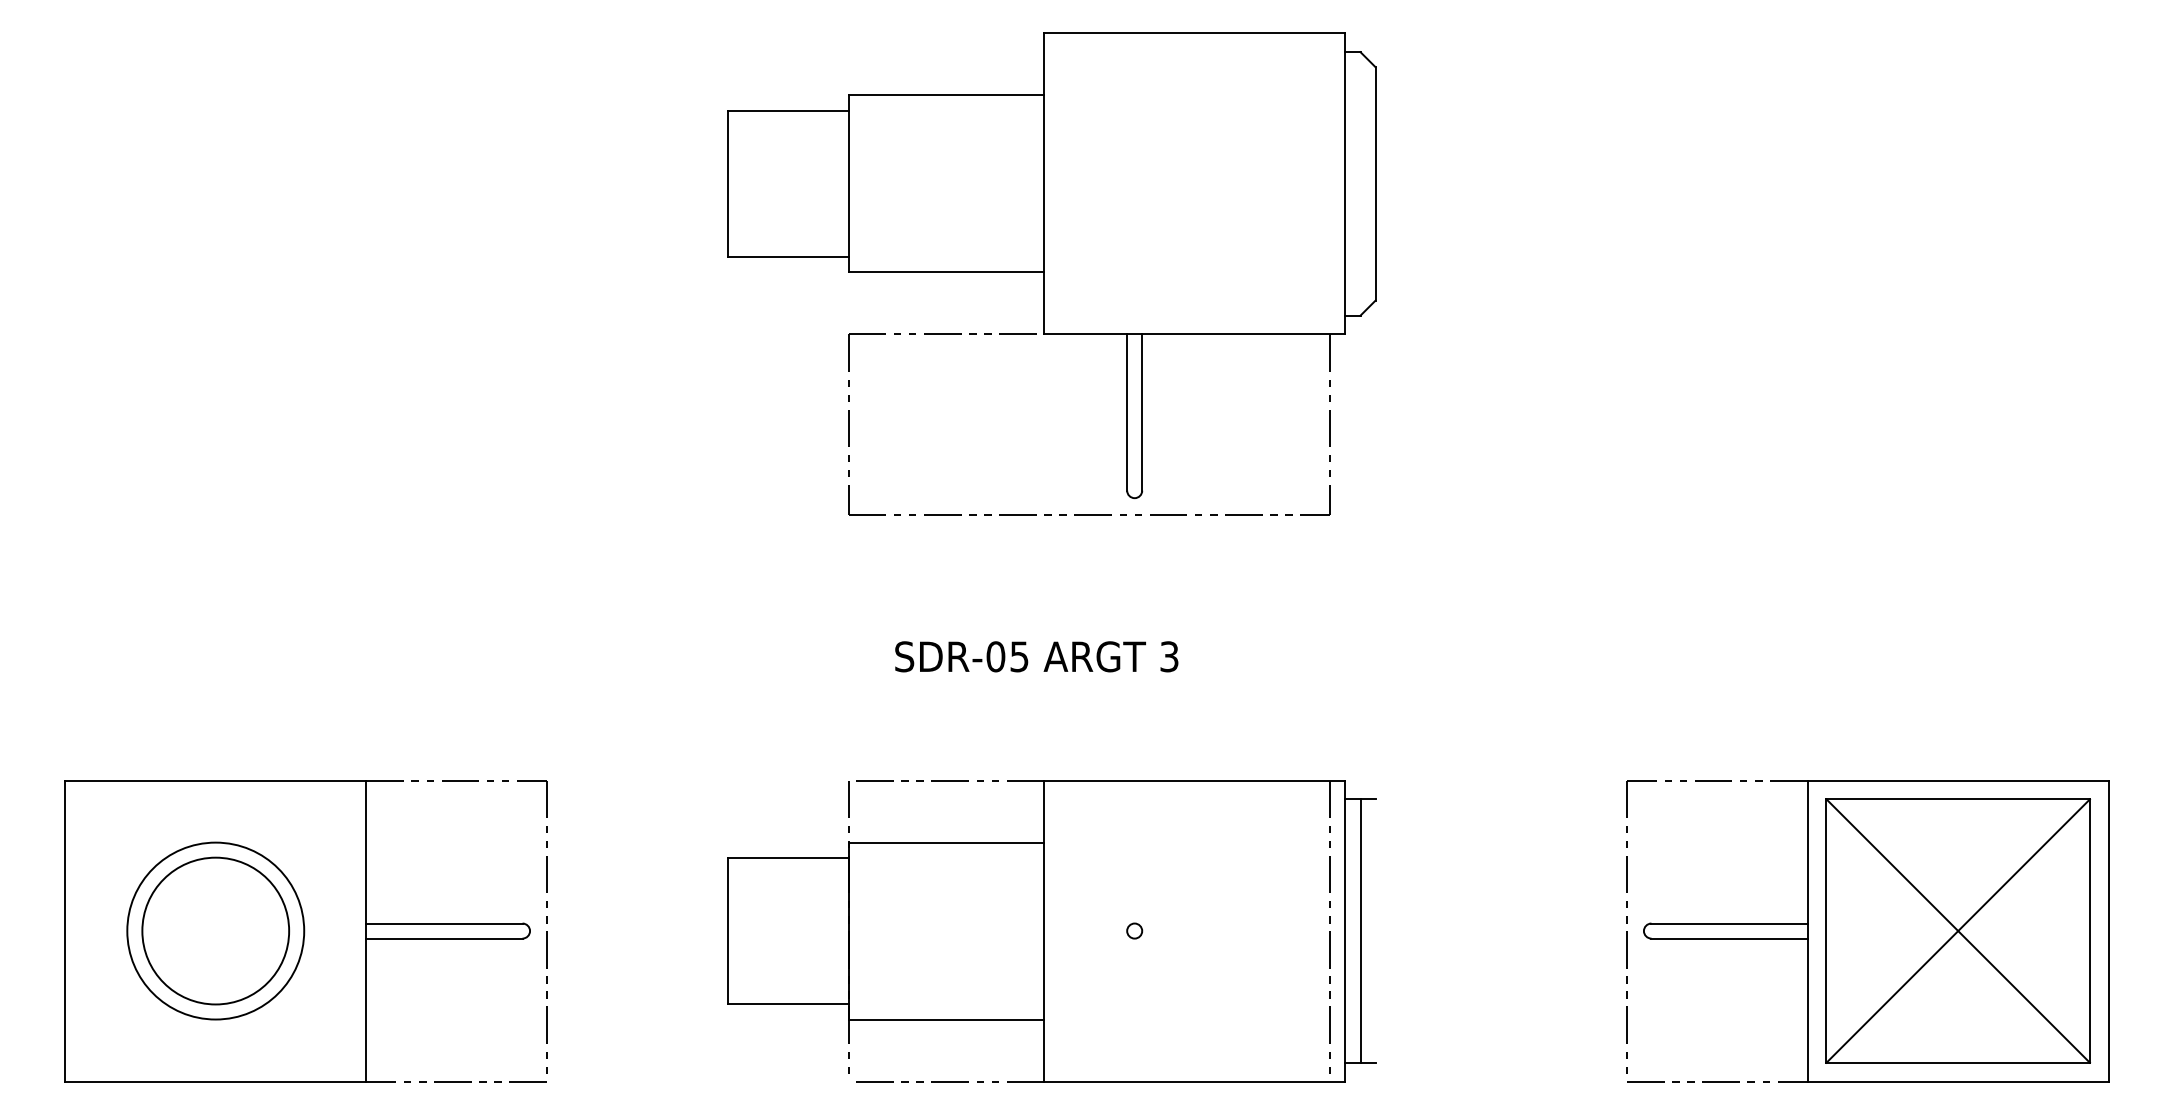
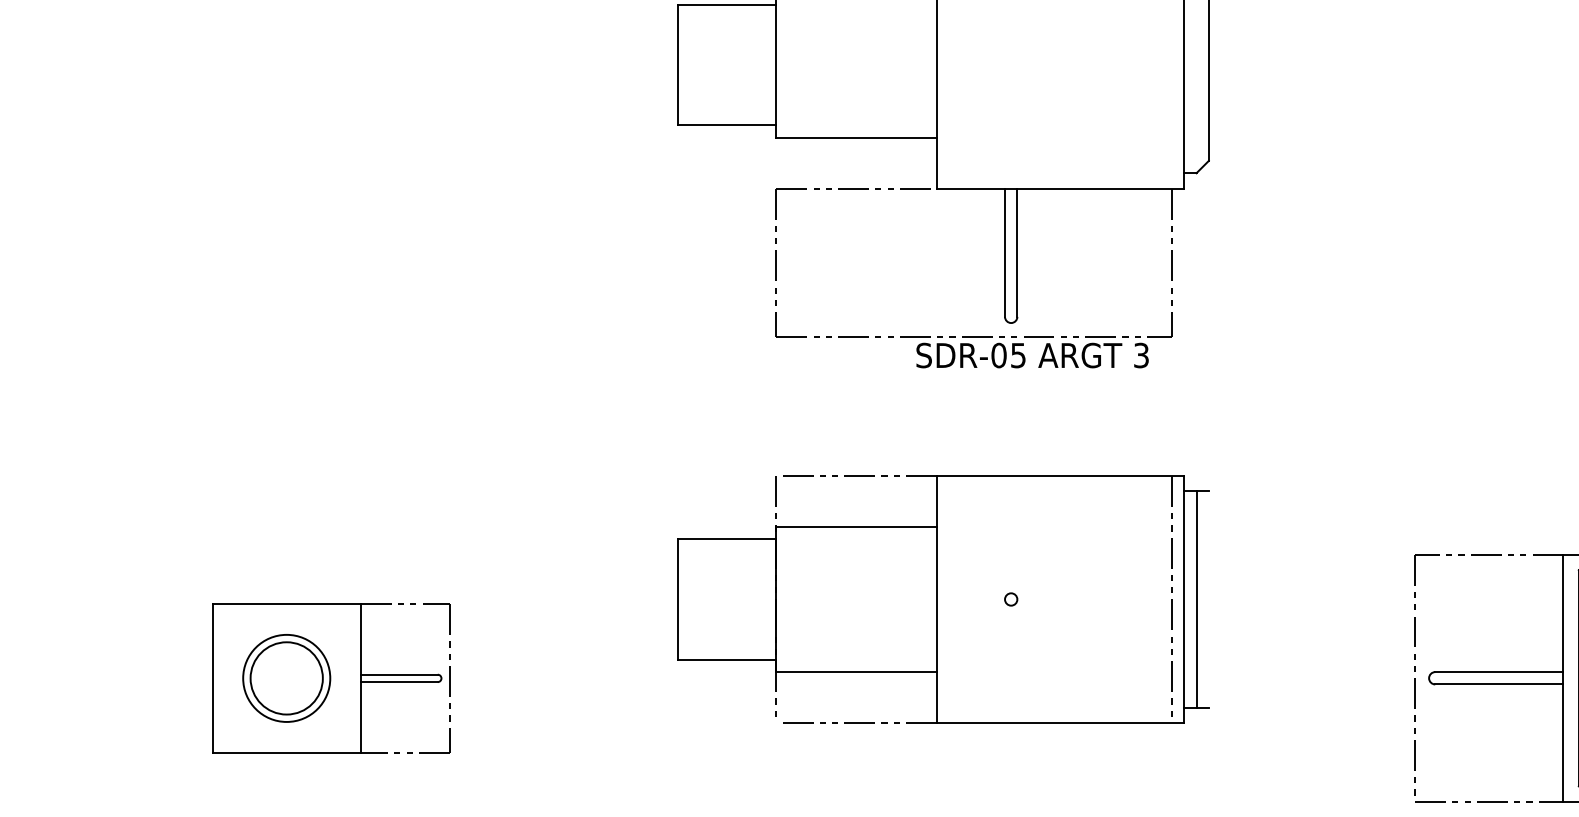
text: (1036, 656) -> (1032, 355), moved
part: (305, 931) -> (330, 678), size x0.6
part: (1051, 931) -> (942, 599), moved

